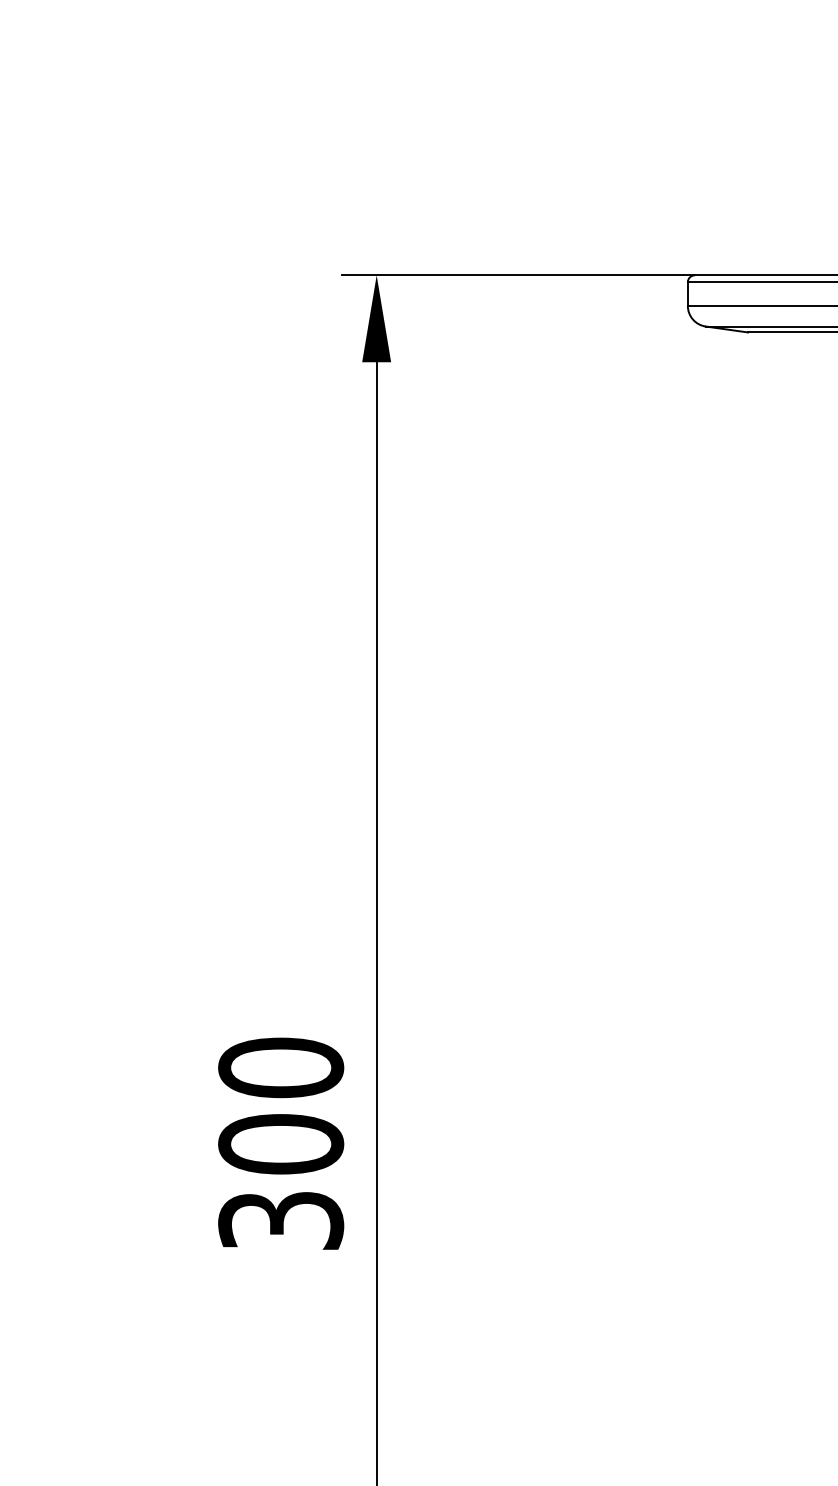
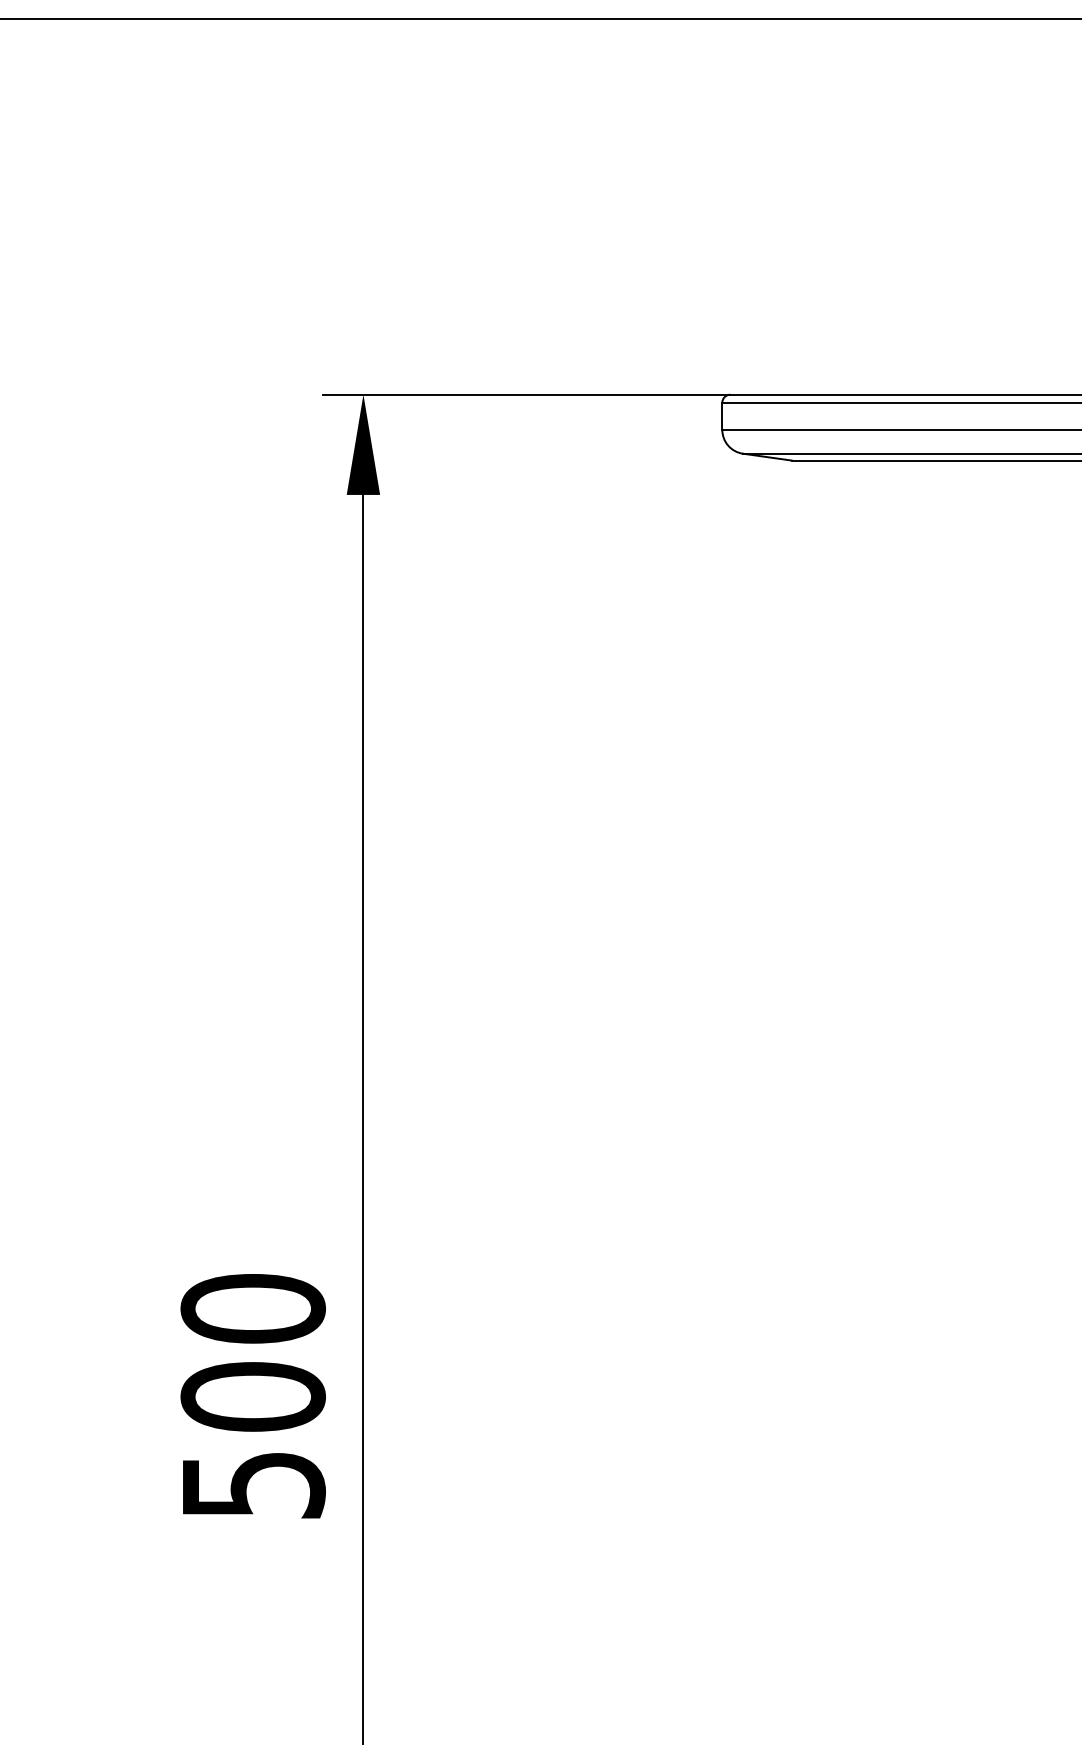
text: (280, 1221) -> (252, 1485), 300 -> 500

